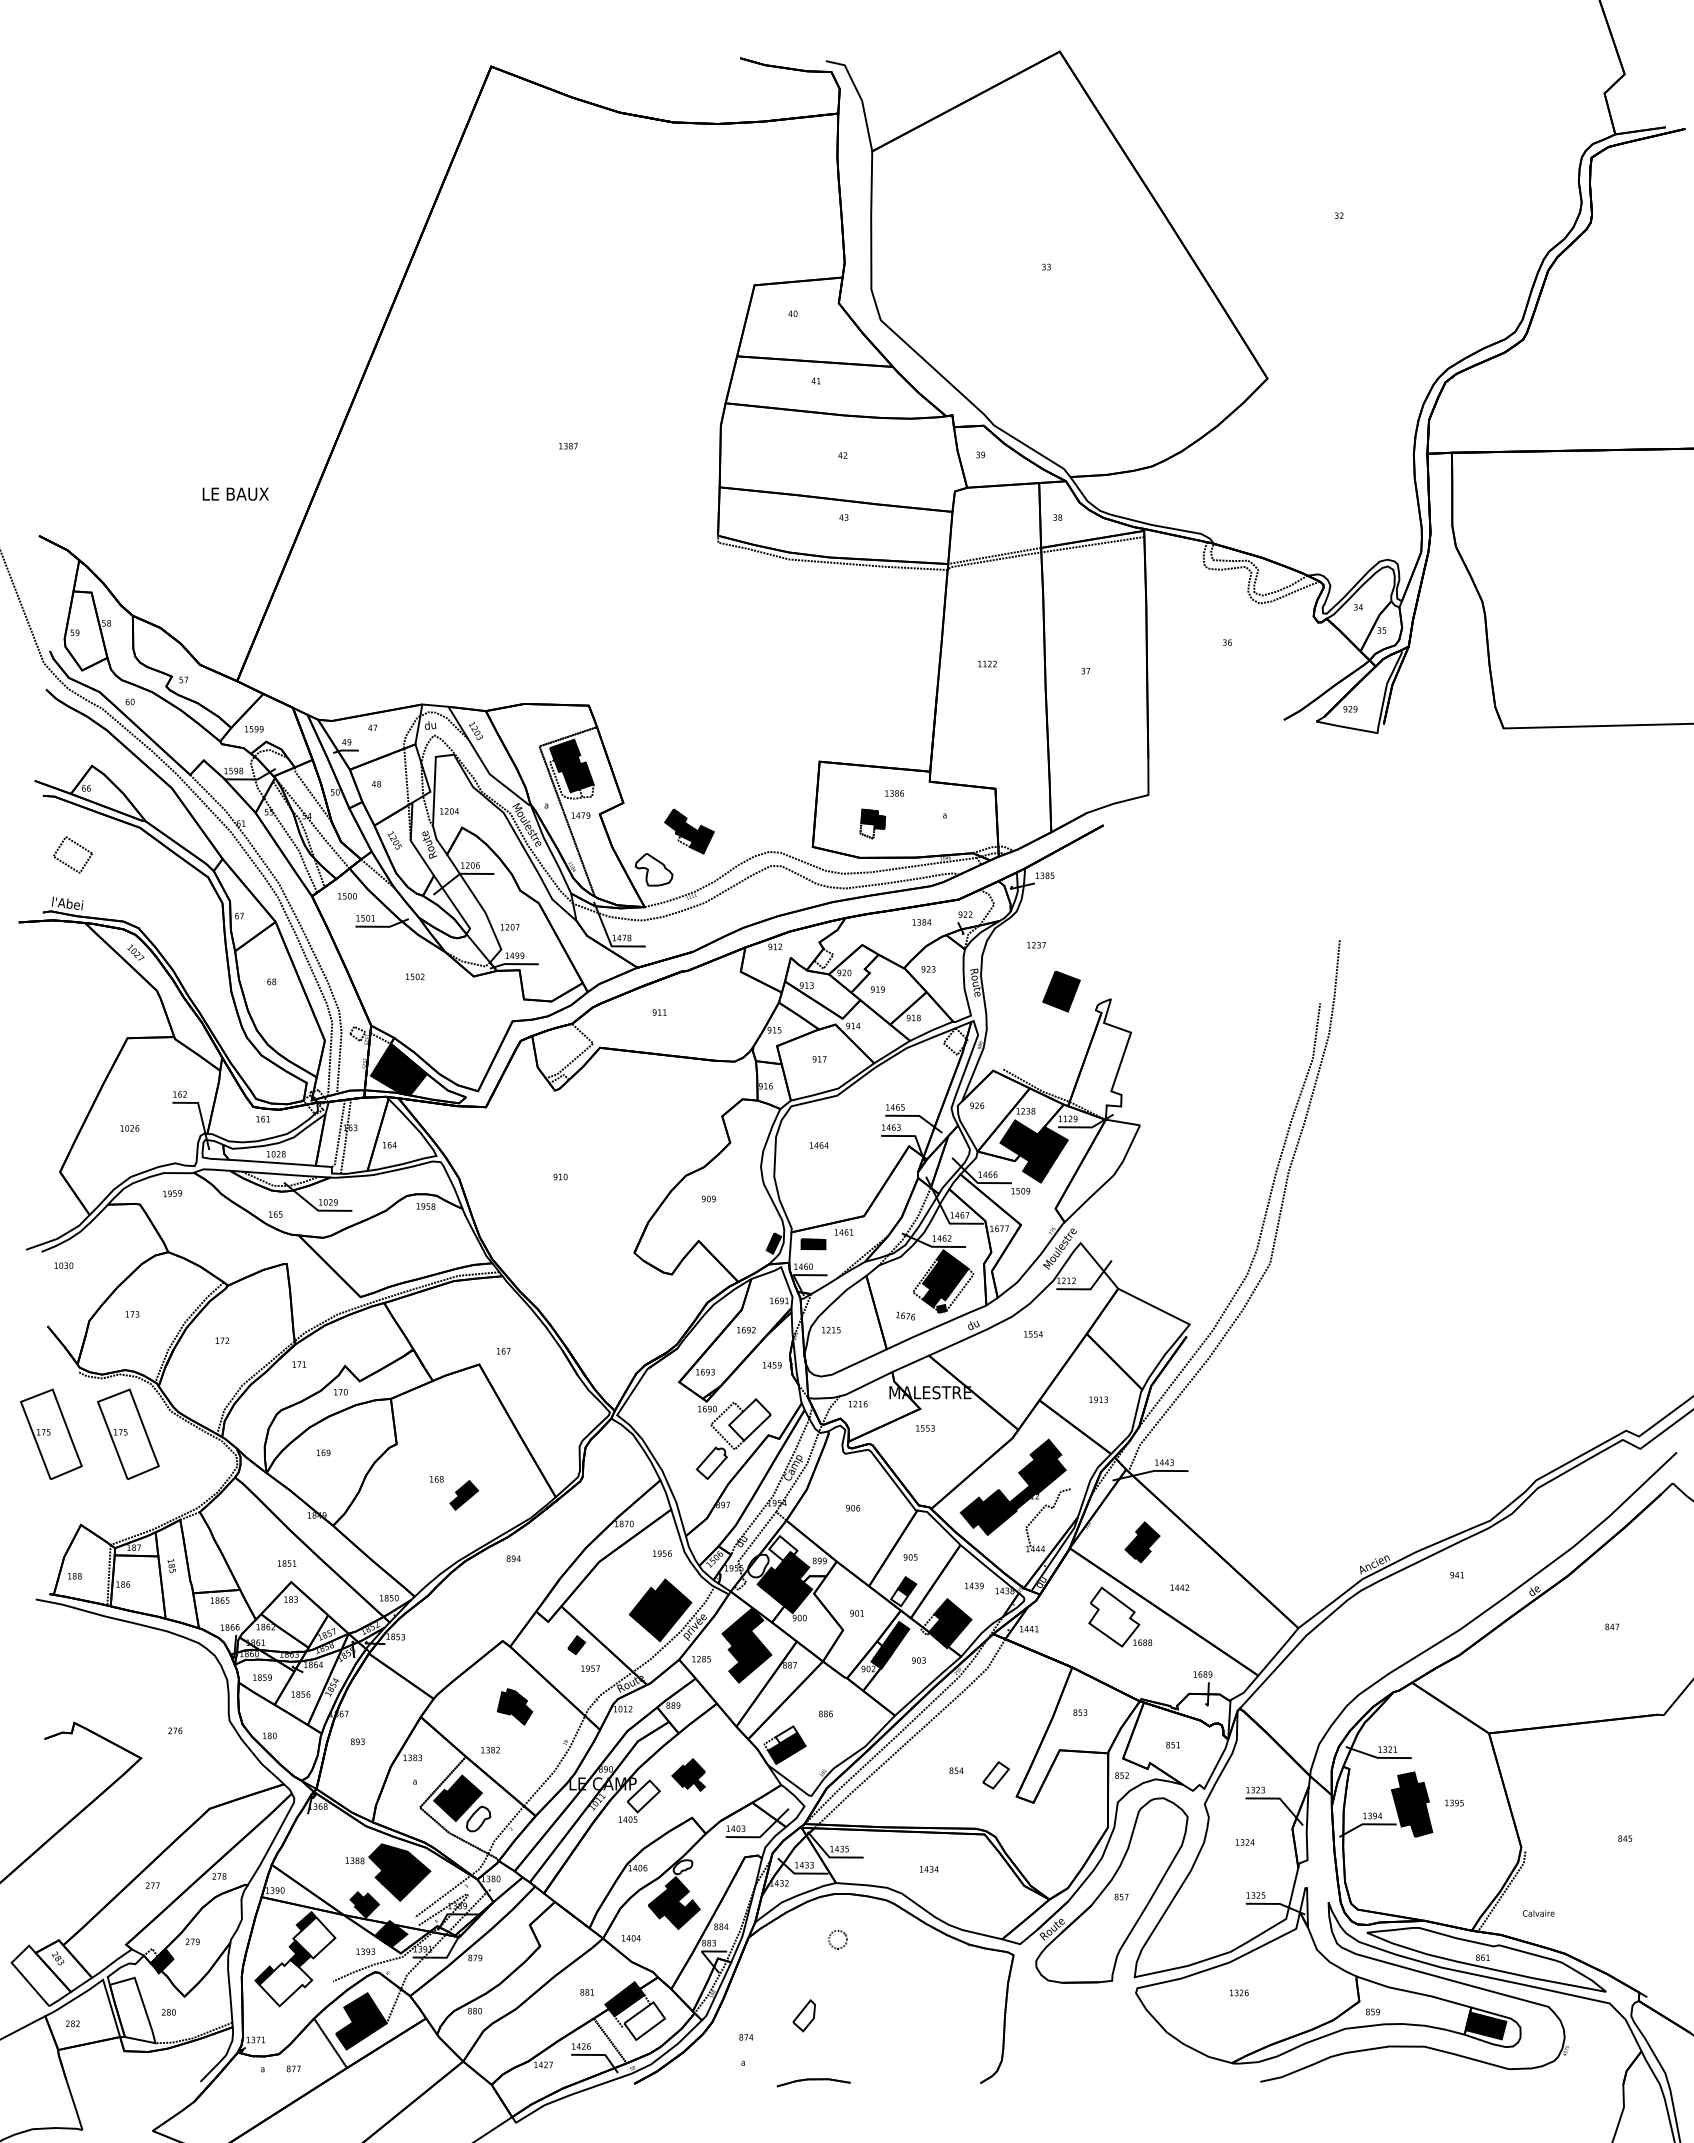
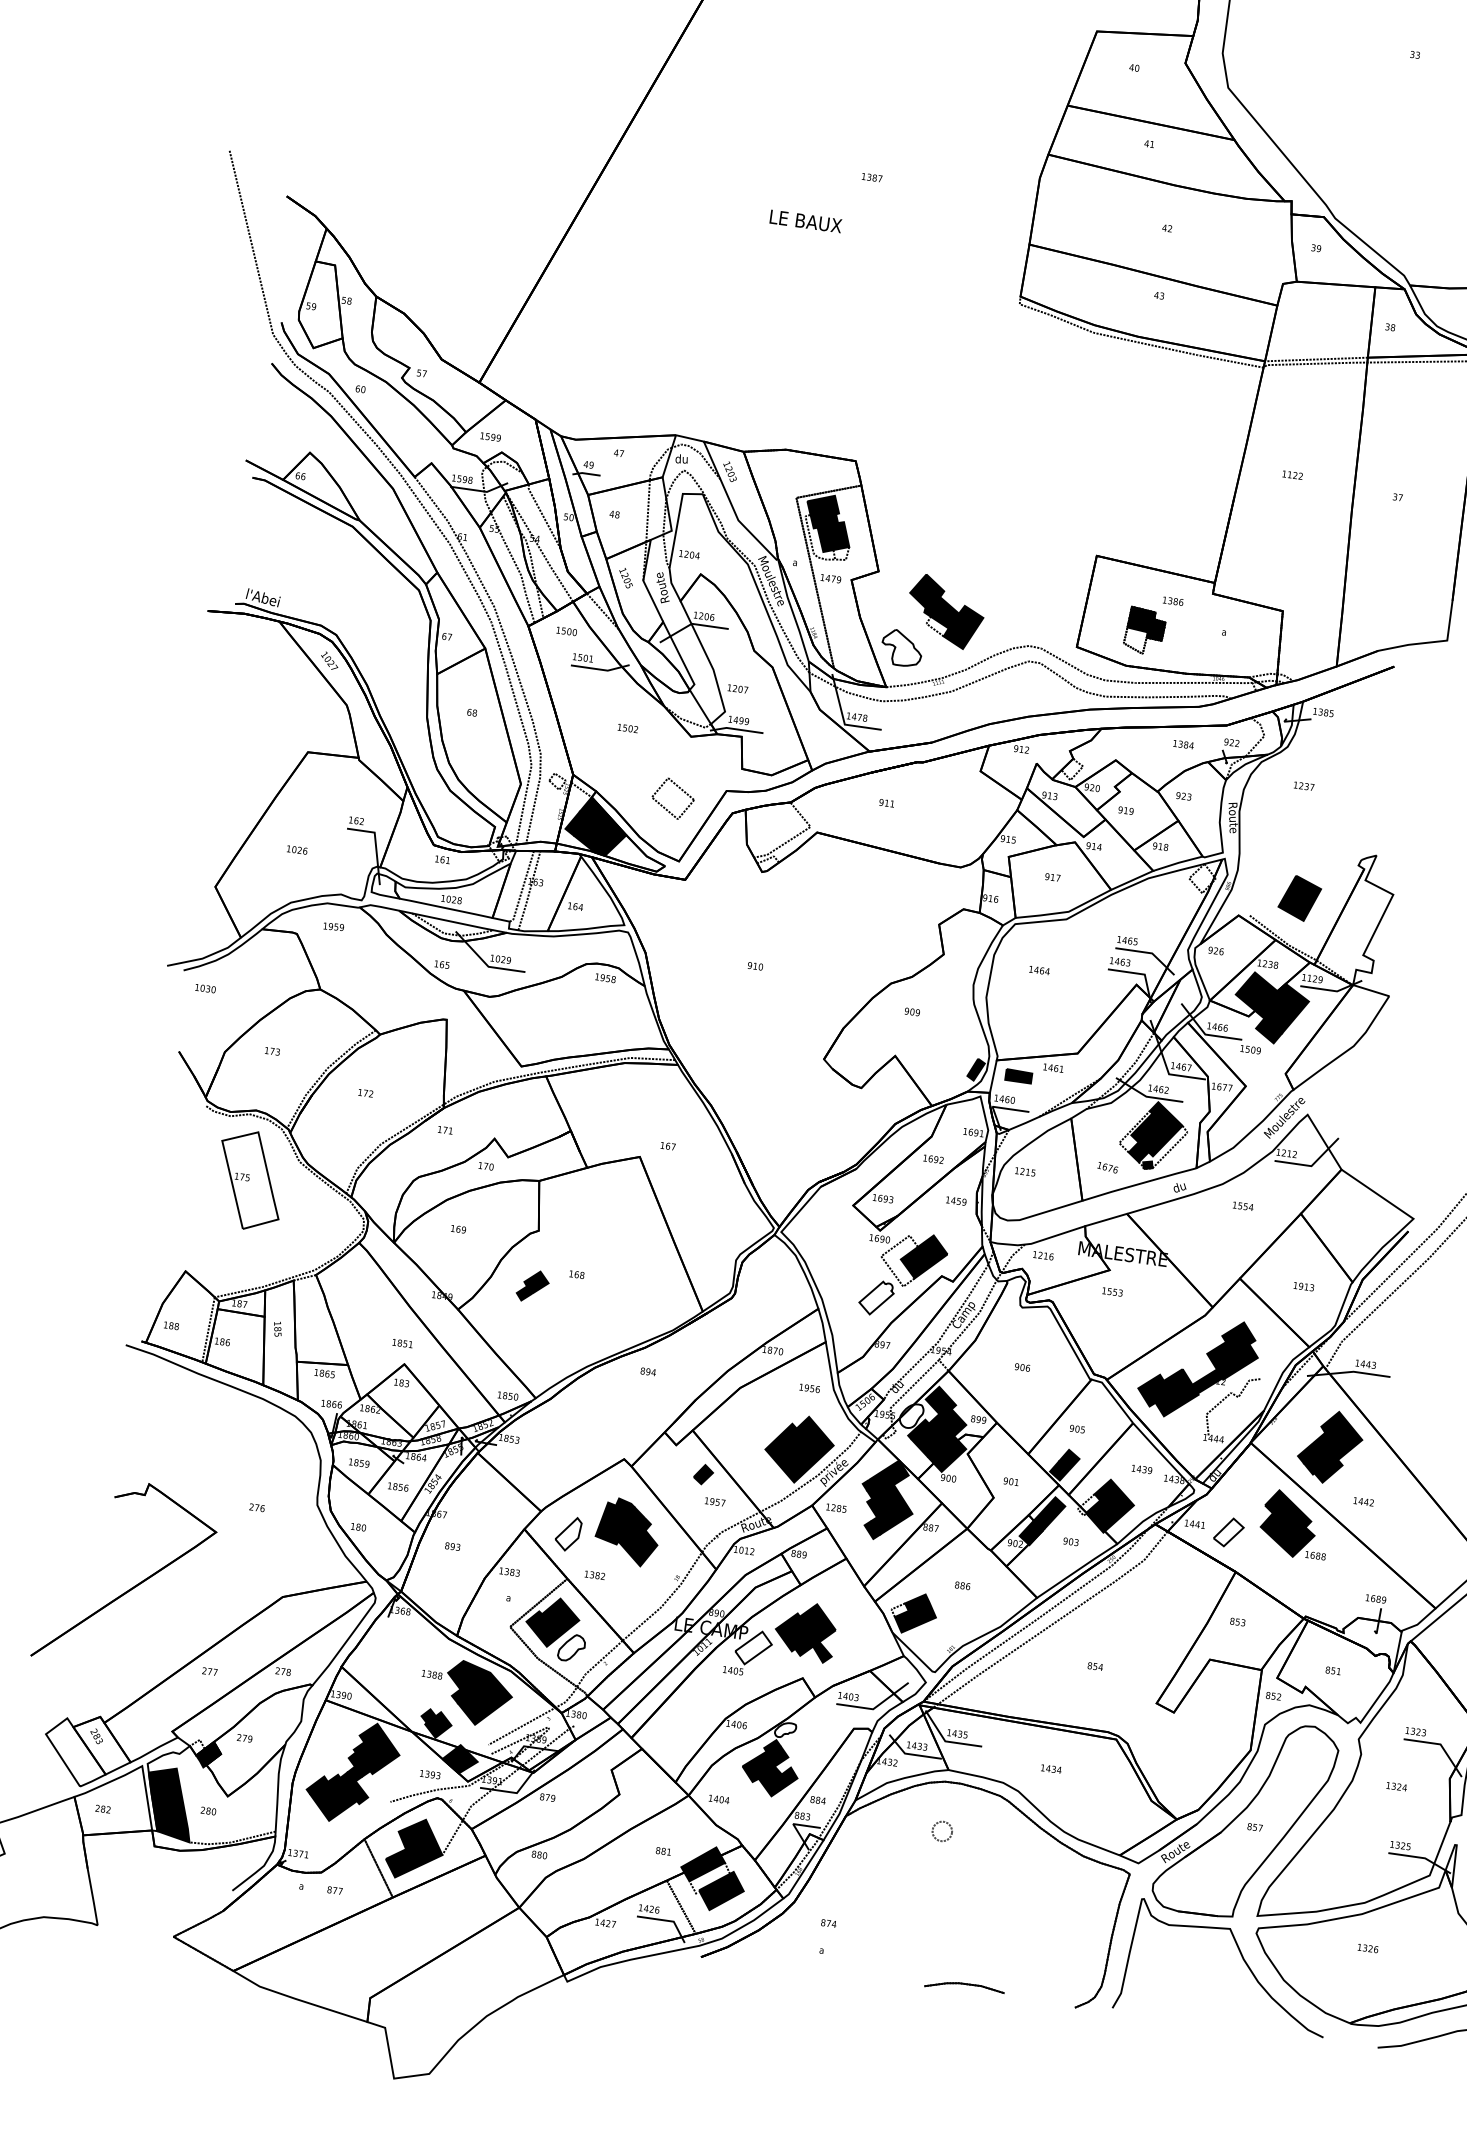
text: (235, 493) -> (805, 220), moved
part: (872, 823) -> (1144, 630), size x1.43
part: (689, 831) -> (945, 612), size x1.43
part: (72, 854) -> (672, 798), moved
part: (1061, 991) -> (1299, 898), moved
fill: (749, 1419) -> (923, 1256), added
part: (51, 1434) -> (167, 1169), removed
part: (464, 1495) -> (533, 1286), moved
part: (1142, 1542) -> (1330, 1447), size x1.67
fill: (783, 1548) -> (941, 1400), added
fill: (899, 1597) -> (1059, 1470), added
fill: (1114, 1616) -> (1288, 1523), added
part: (514, 1706) -> (627, 1531), size x1.67
fill: (786, 1734) -> (917, 1602), added
part: (688, 1774) -> (805, 1630), size x1.67
part: (995, 1775) -> (1228, 1532), moved
fill: (314, 1937) -> (376, 1751), added
fill: (285, 1982) -> (338, 1796), added
fill: (132, 2010) -> (169, 1803), added
part: (803, 2015) -> (567, 1533), moved
curve: (1126, 2018) -> (1242, 1959), added
fill: (644, 2020) -> (721, 1890), added
part: (813, 2082) -> (964, 1987), moved

